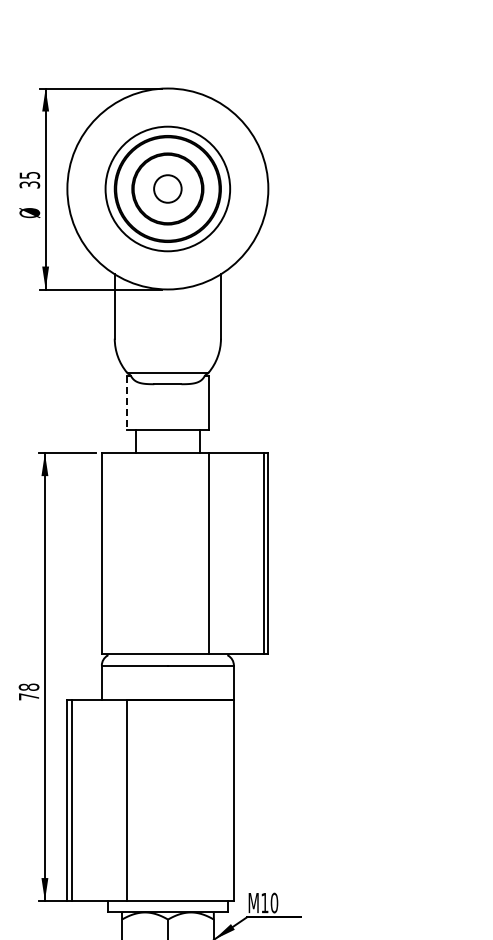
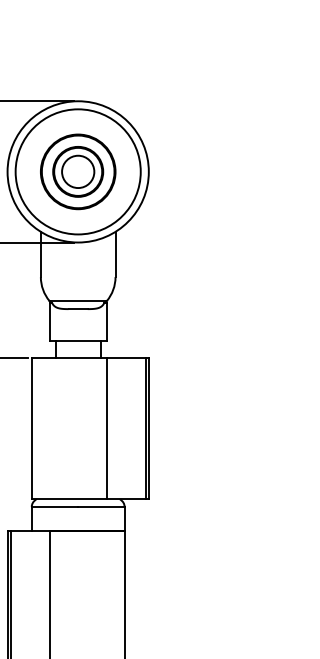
circle: (167, 188) -> (77, 171), size x1.67
circle: (167, 189) -> (77, 172), size x1.43
line: (127, 403) -> (49, 322), dashed -> solid

